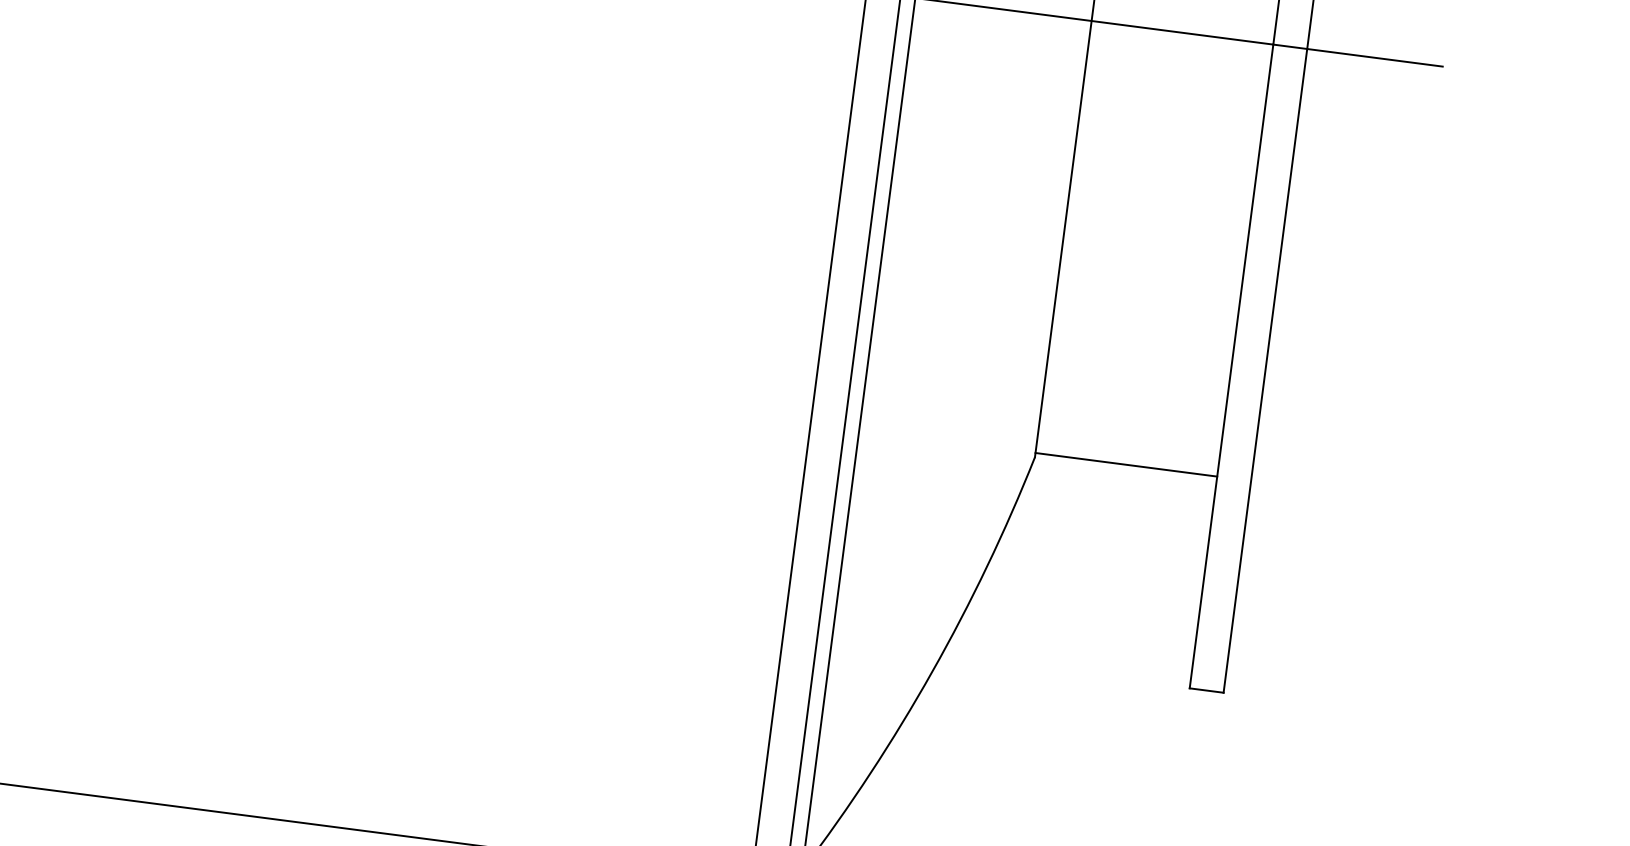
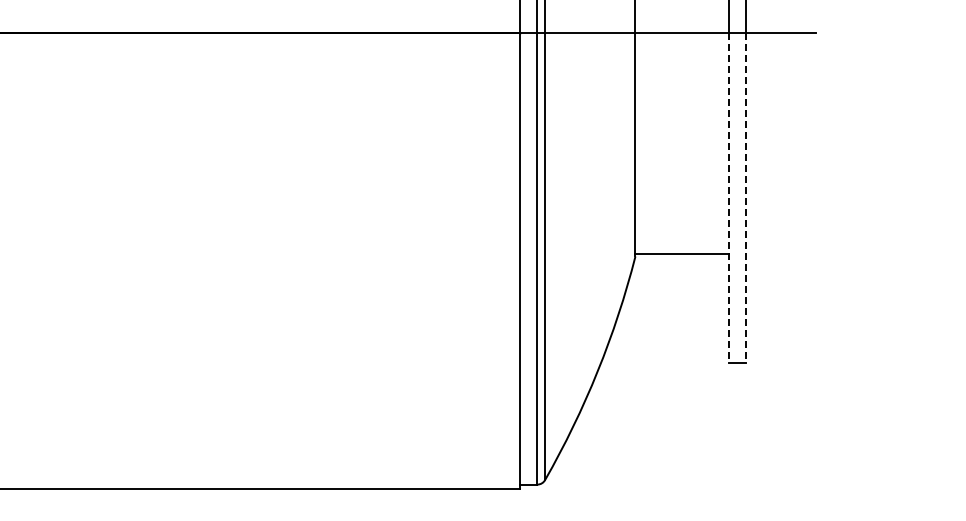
line: (1231, 367) -> (728, 198), solid -> dashed
line: (1266, 372) -> (746, 198), solid -> dashed

